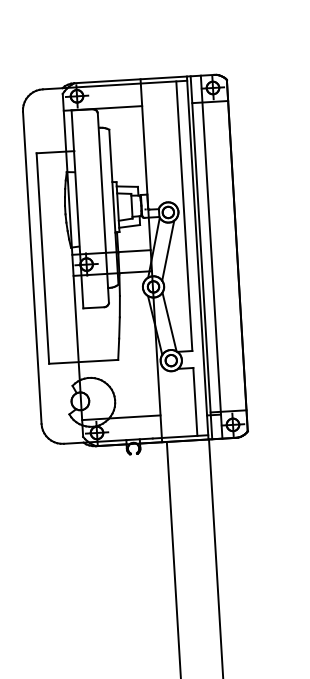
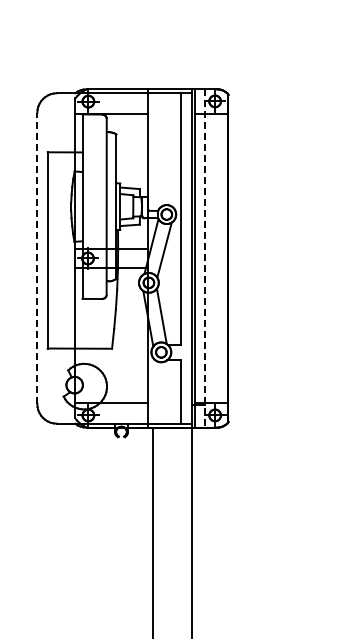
line: (211, 257) -> (204, 258), solid -> dashed
line: (32, 267) -> (37, 258), solid -> dashed

